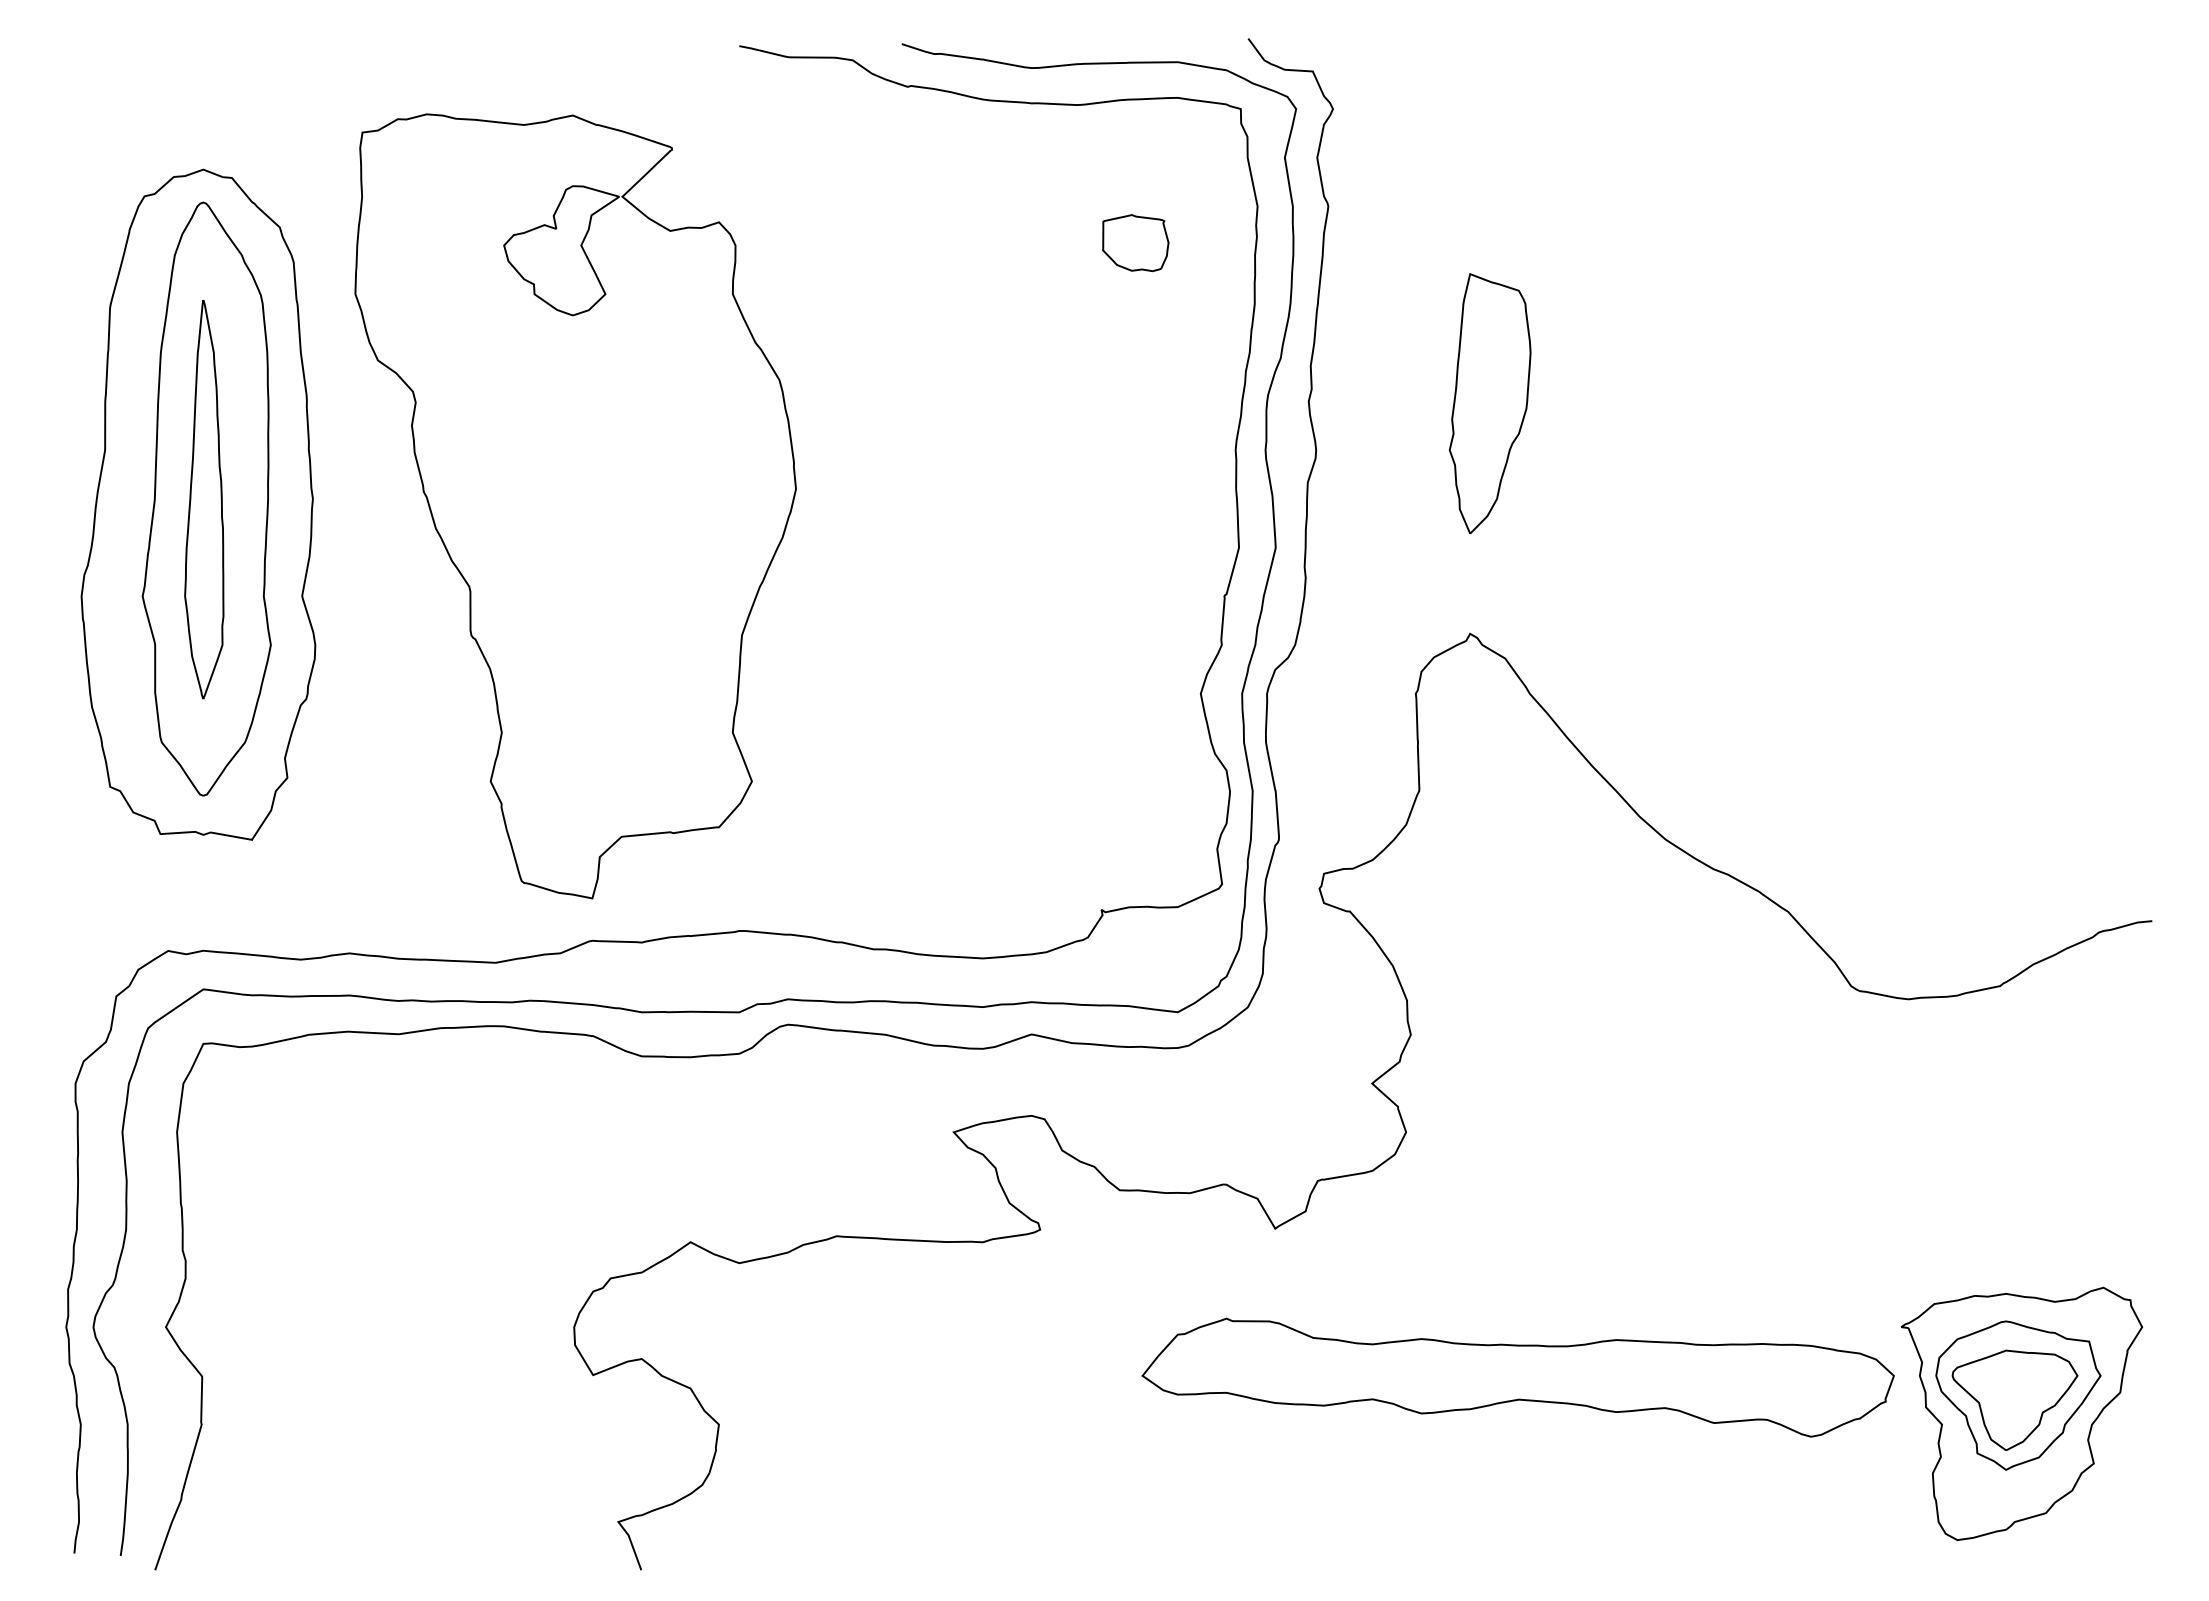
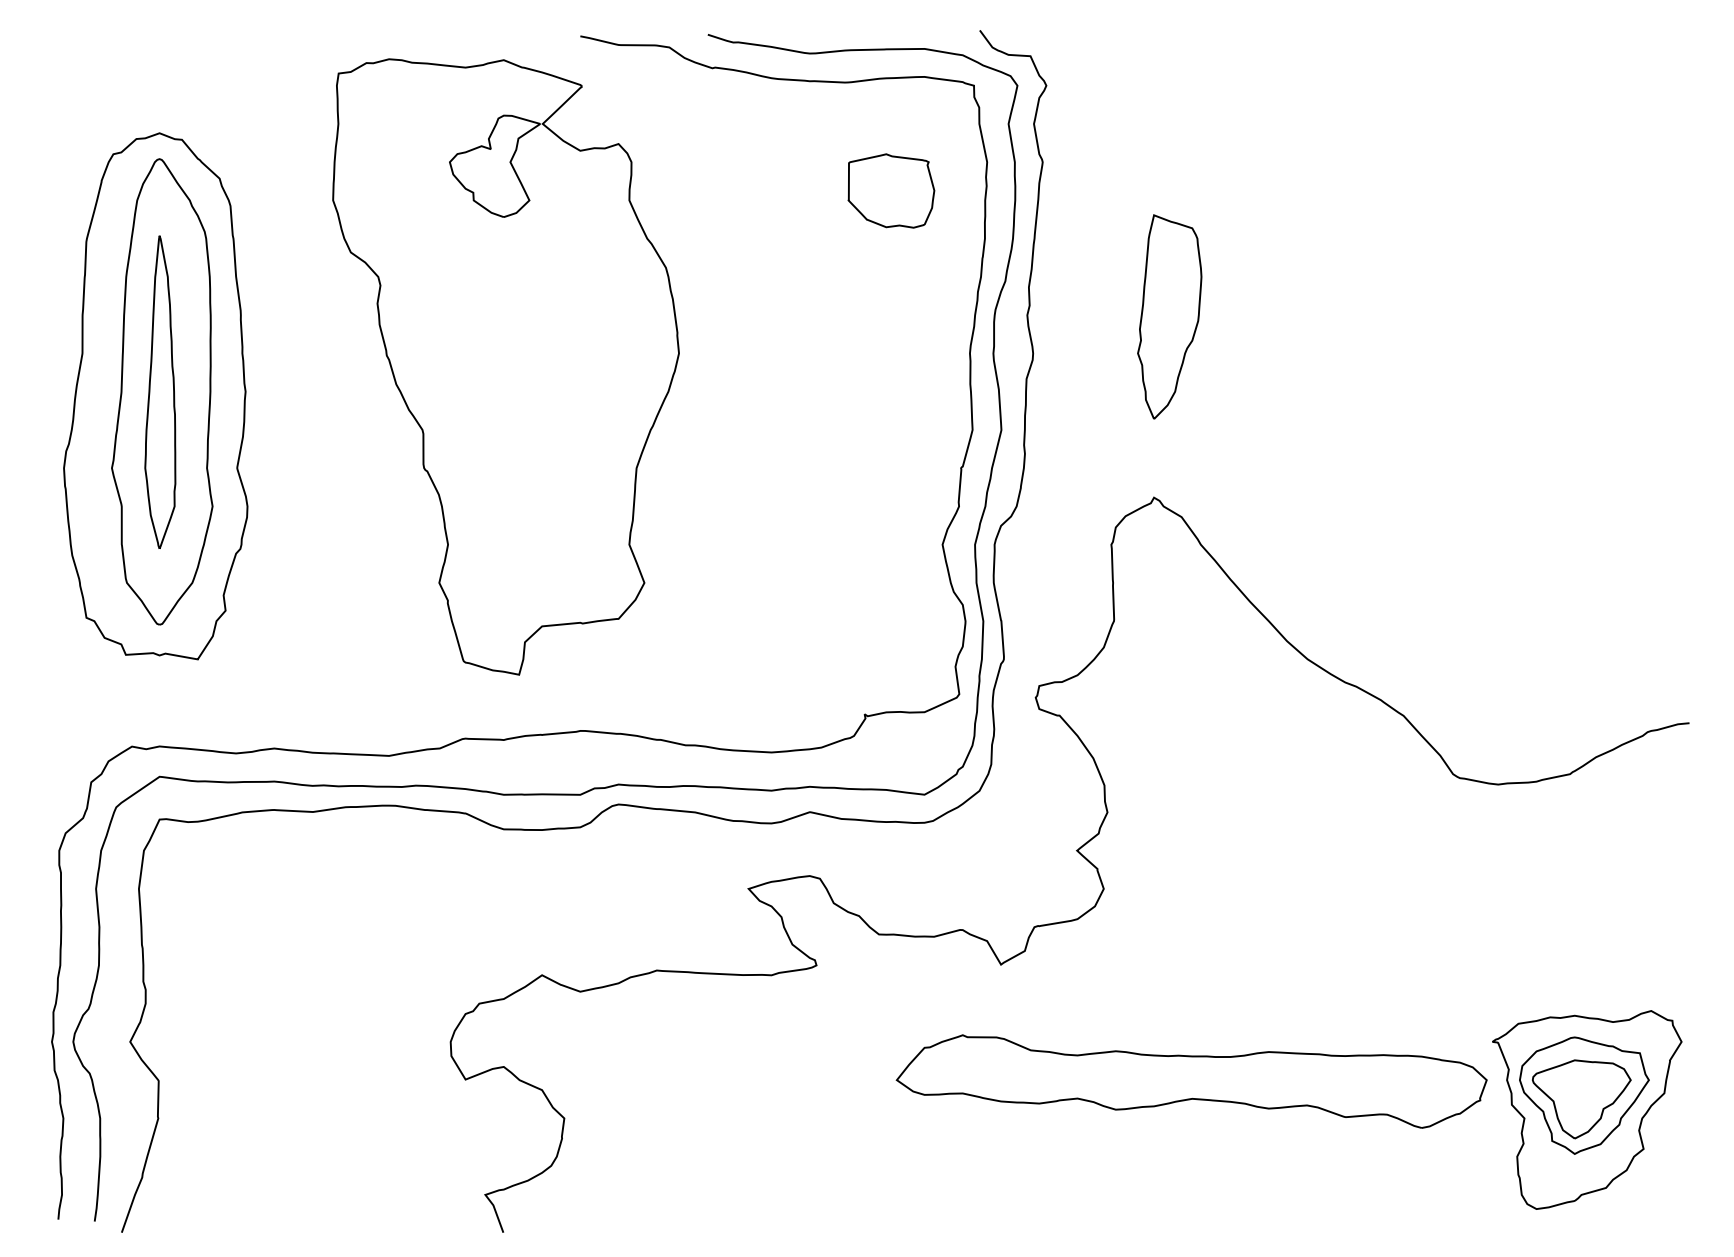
part: (1135, 242) -> (891, 190), size x1.67
part: (575, 506) -> (505, 367), moved

